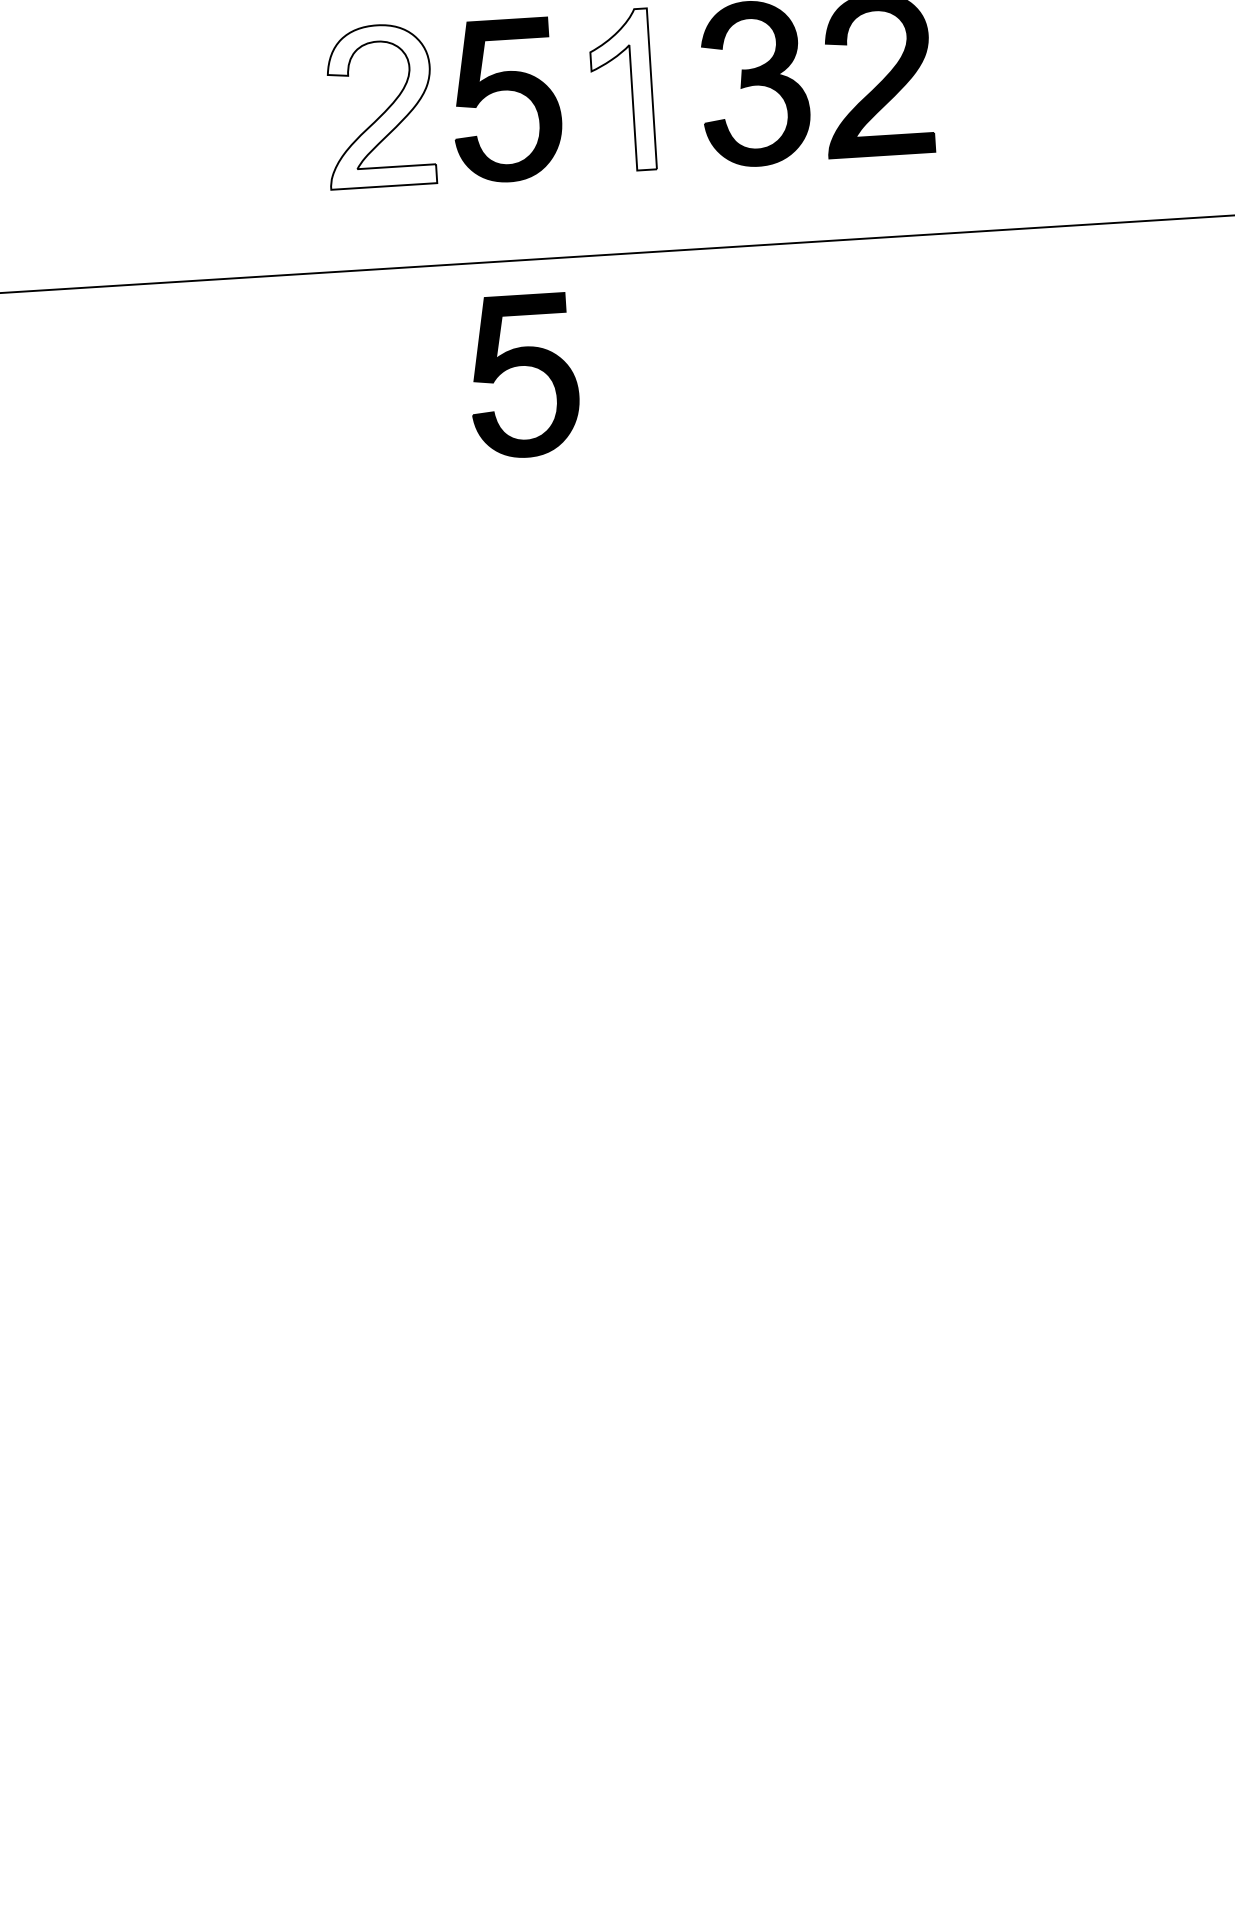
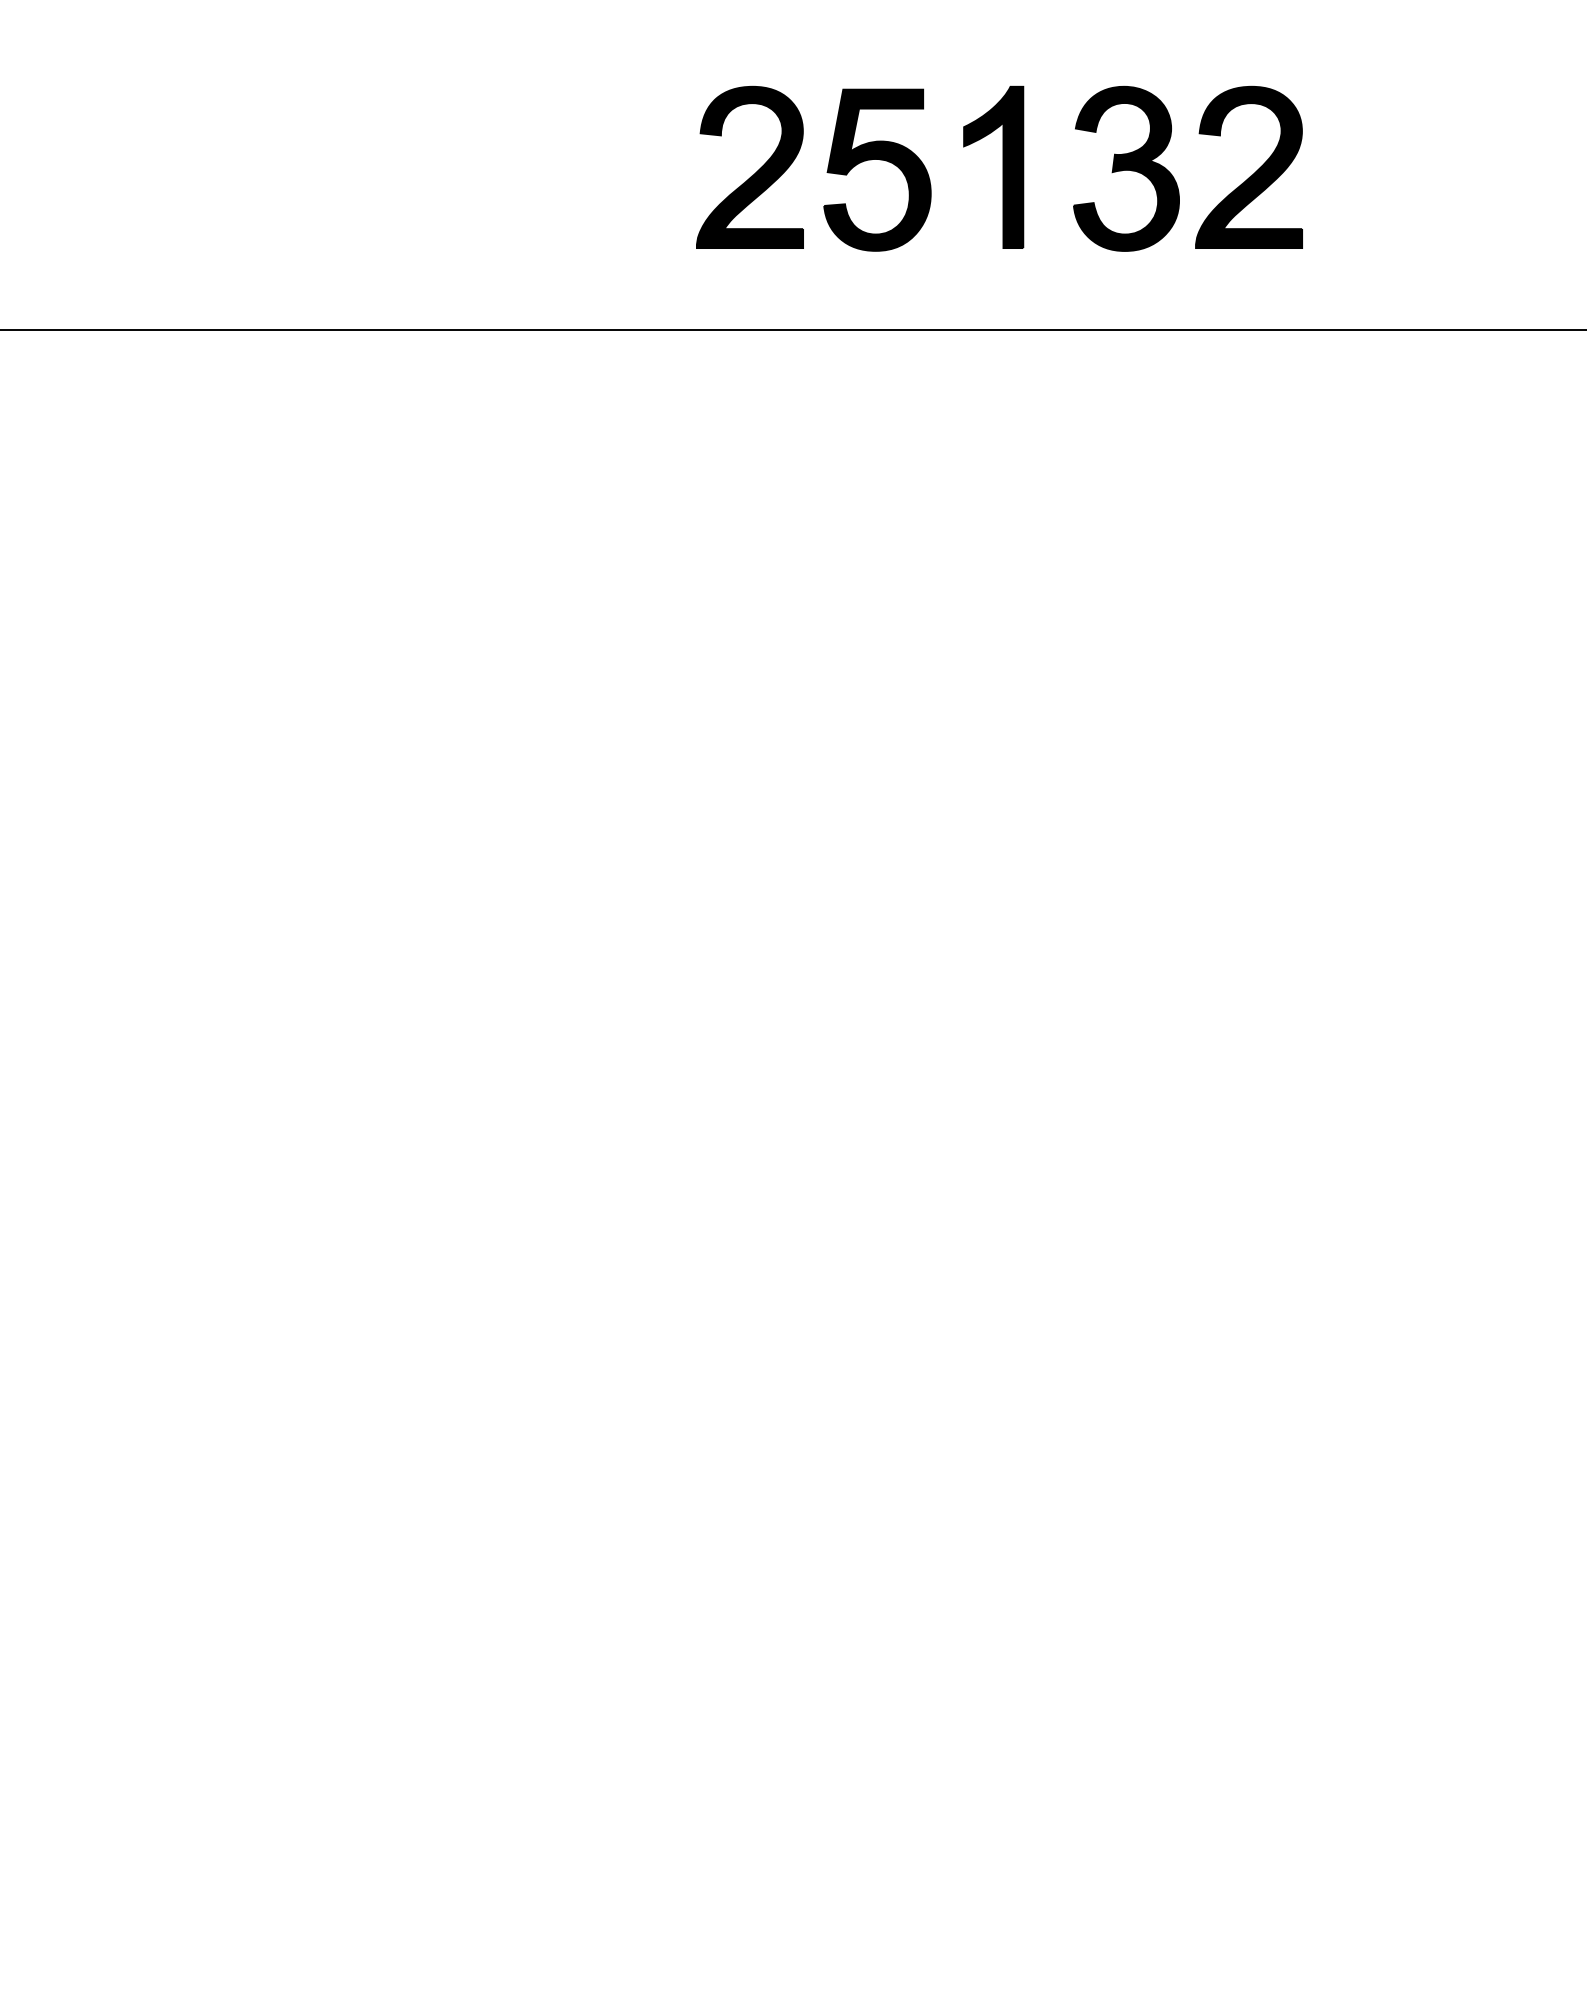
fill: (622, 90) -> (993, 167), added
fill: (378, 106) -> (749, 167), added
part: (526, 366) -> (880, 436), removed

